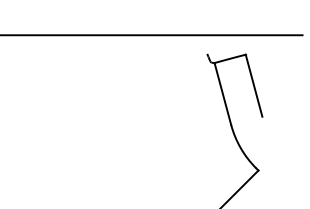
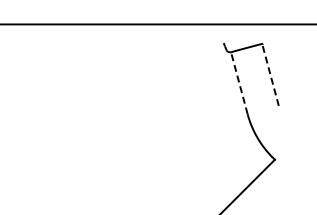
line: (254, 85) -> (270, 74), solid -> dashed
line: (223, 93) -> (239, 82), solid -> dashed

